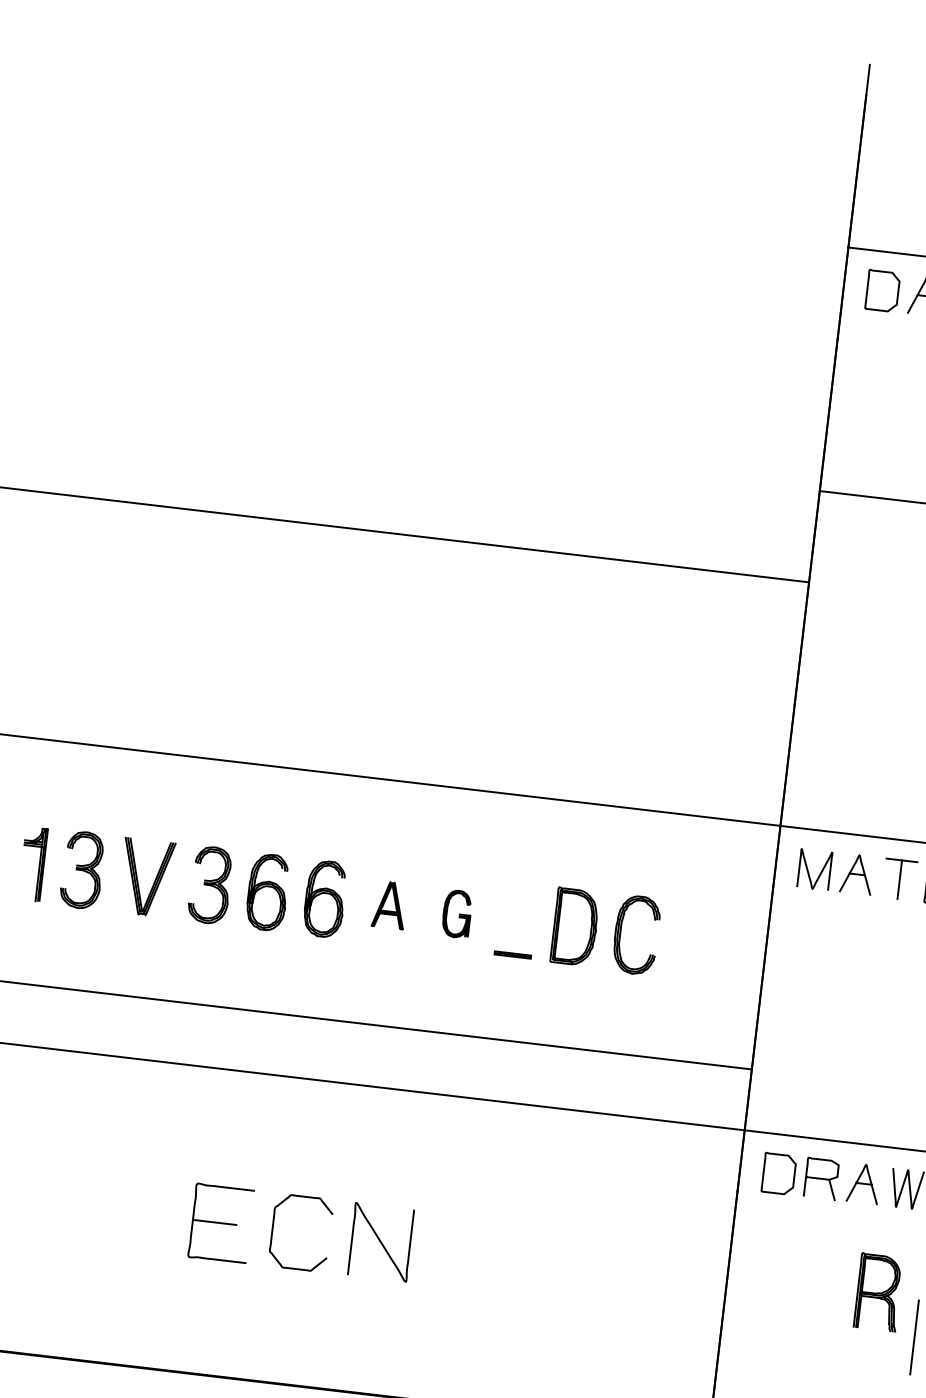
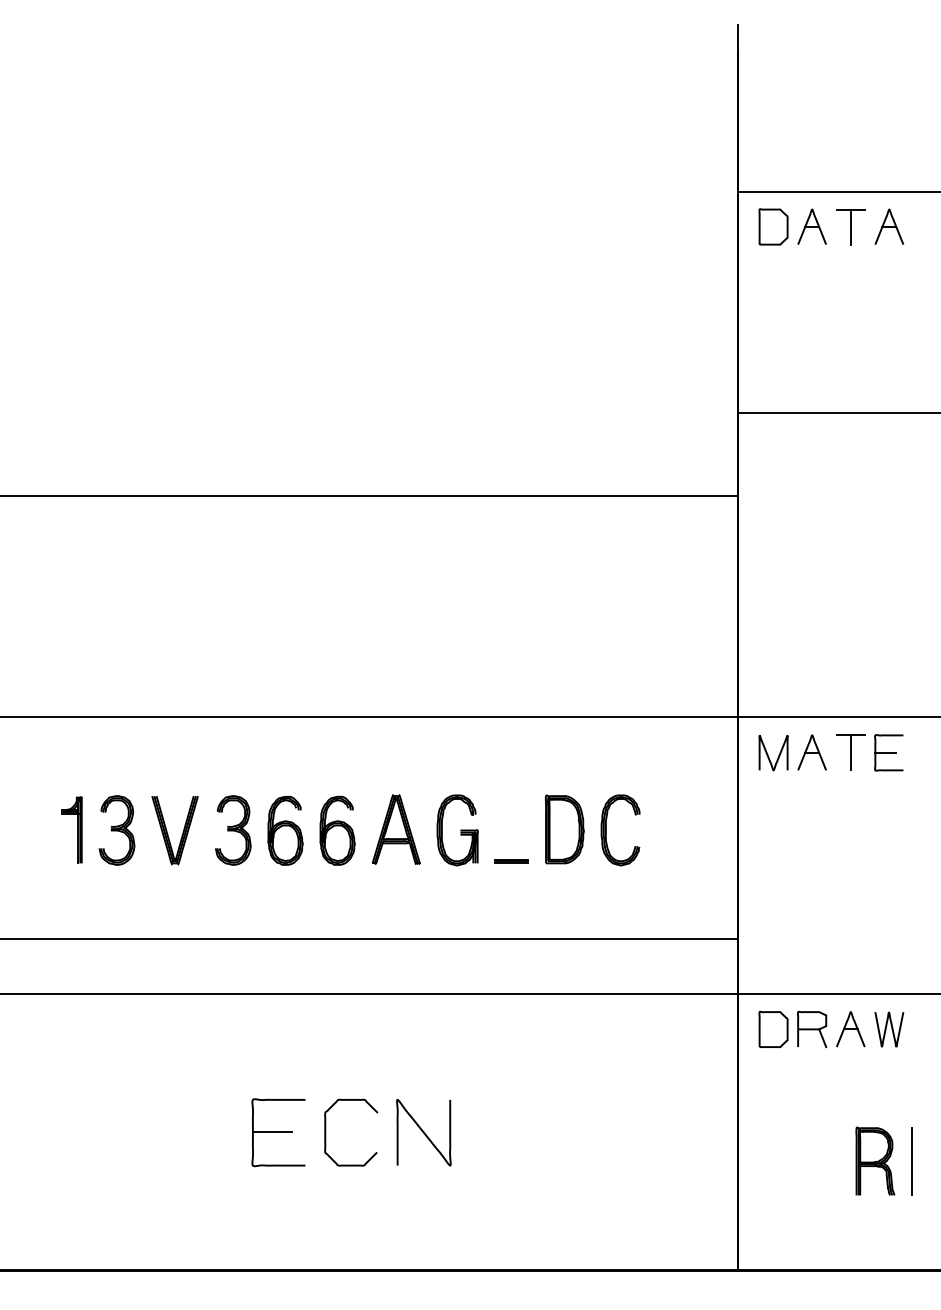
part: (390, 905) -> (396, 829), size x1.67
part: (457, 914) -> (457, 830), size x1.67
part: (878, 1291) -> (875, 1160), moved

